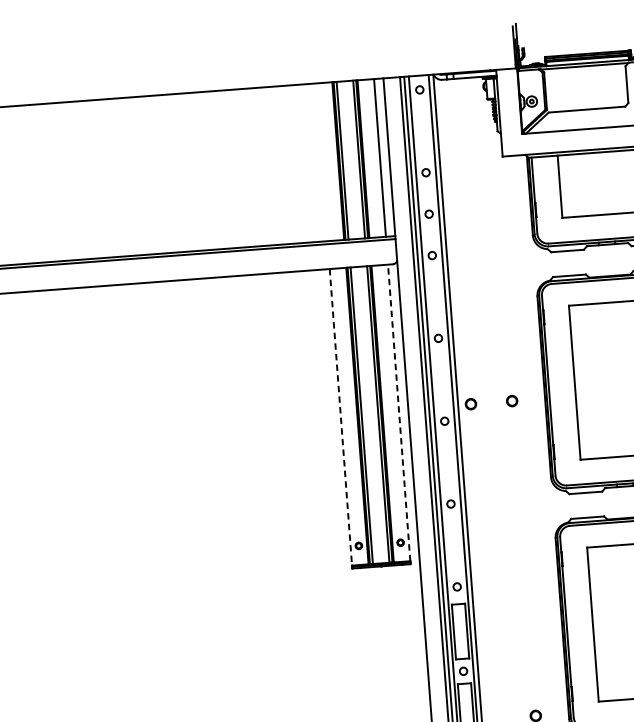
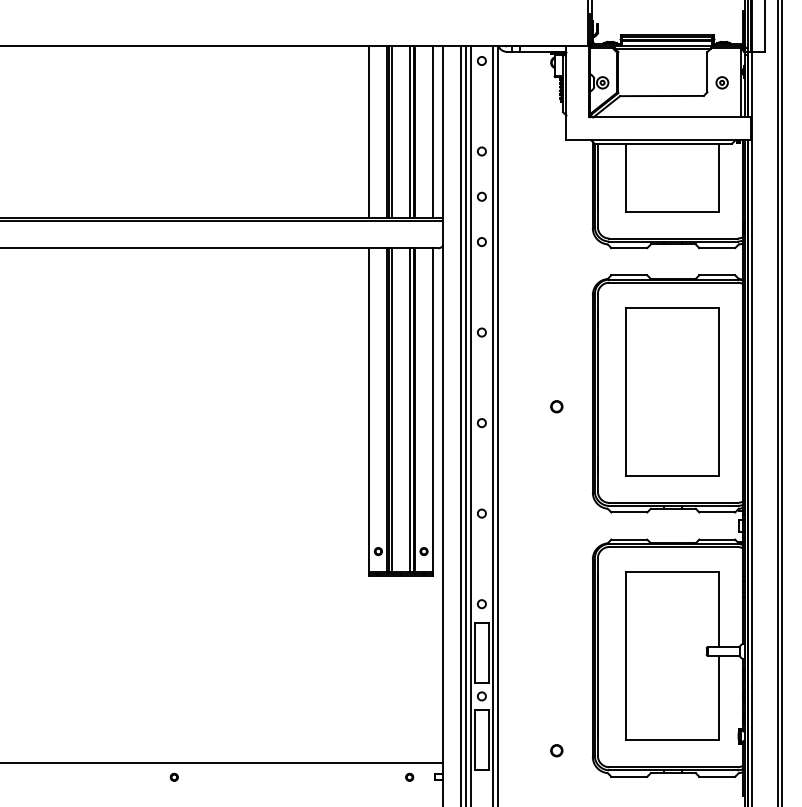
line: (321, 162) -> (369, 131), added
circle: (470, 404) -> (511, 406), removed
line: (399, 412) -> (433, 409), dashed -> solid
line: (341, 417) -> (369, 410), dashed -> solid

